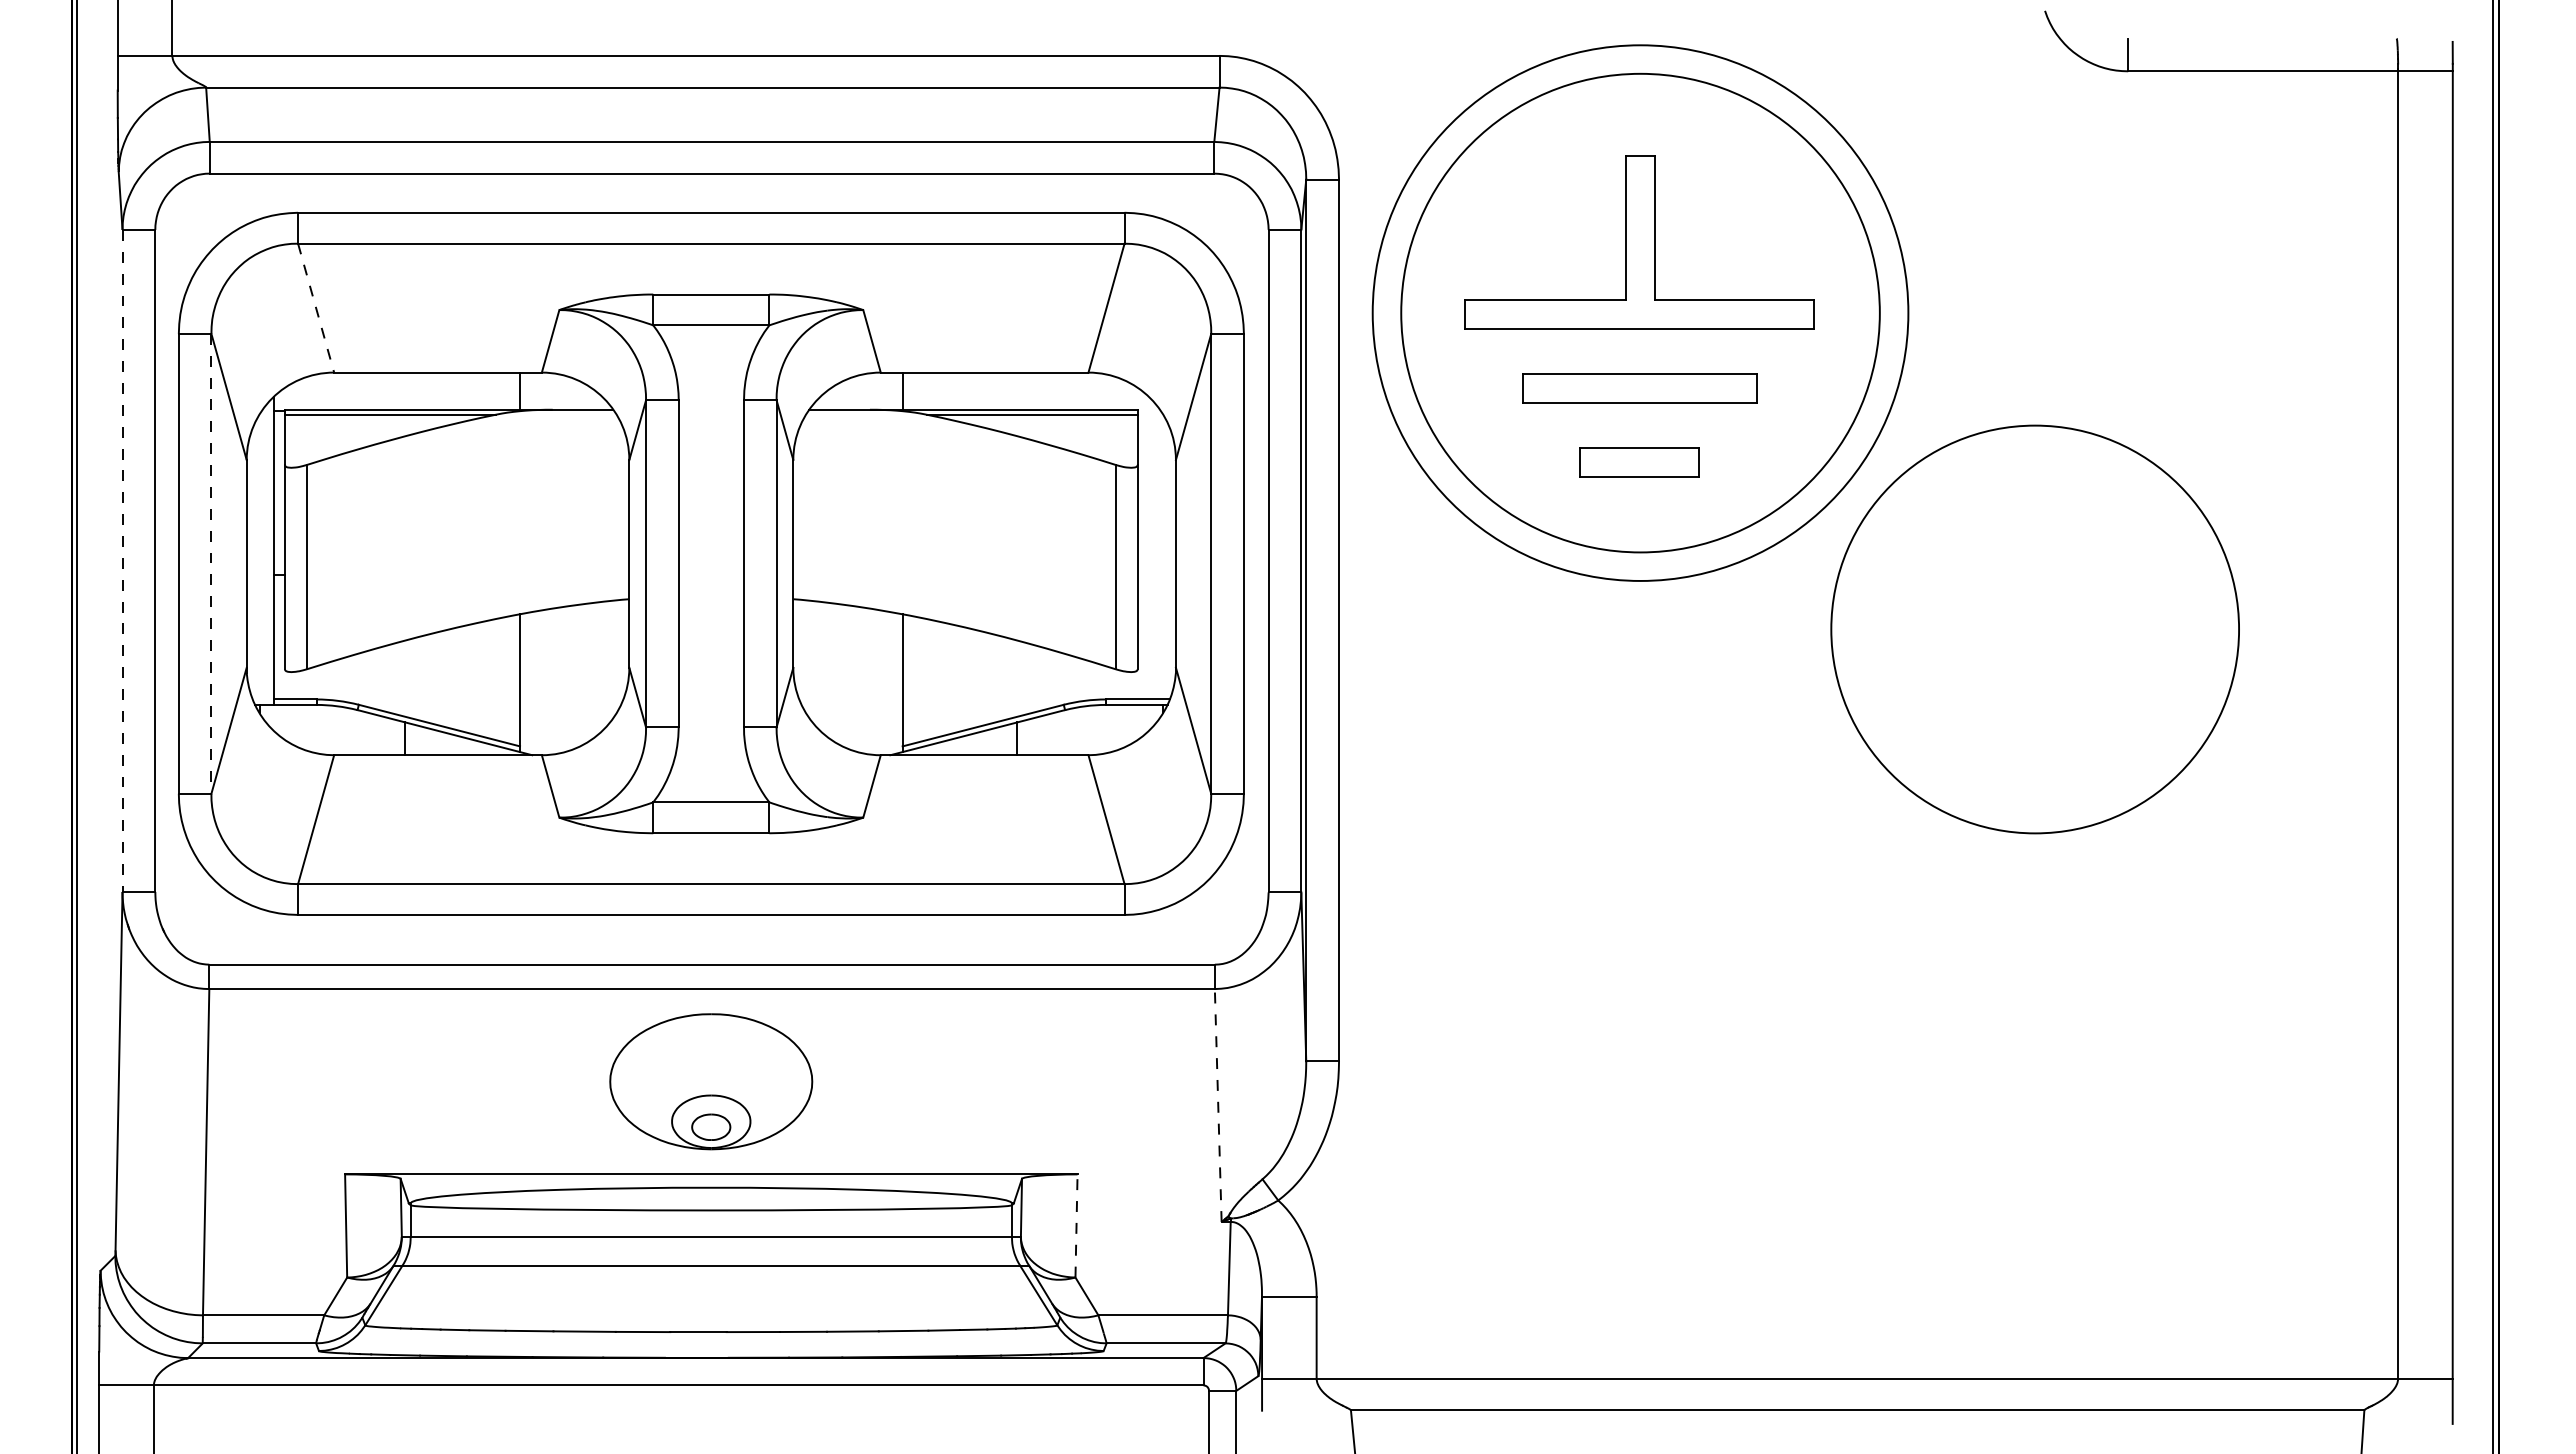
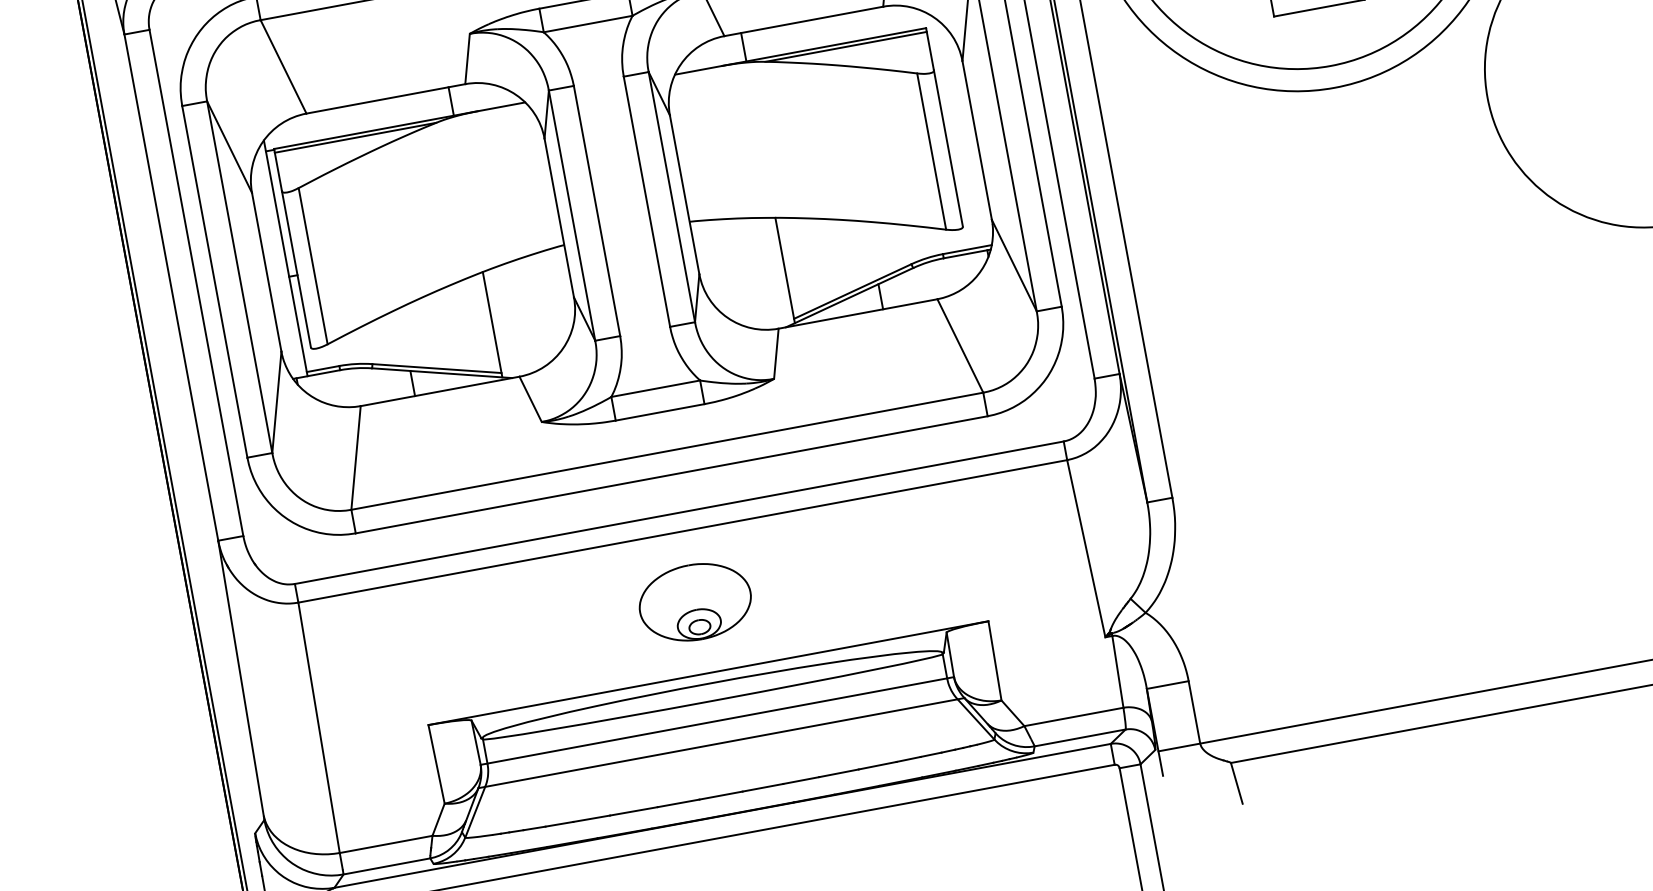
line: (316, 308) -> (283, 67), dashed -> solid
line: (122, 561) -> (171, 288), dashed -> solid
line: (211, 563) -> (239, 276), dashed -> solid
part: (711, 1081) -> (695, 602), size x0.71
line: (1218, 1105) -> (1086, 548), dashed -> solid
line: (1076, 1225) -> (994, 660), dashed -> solid

